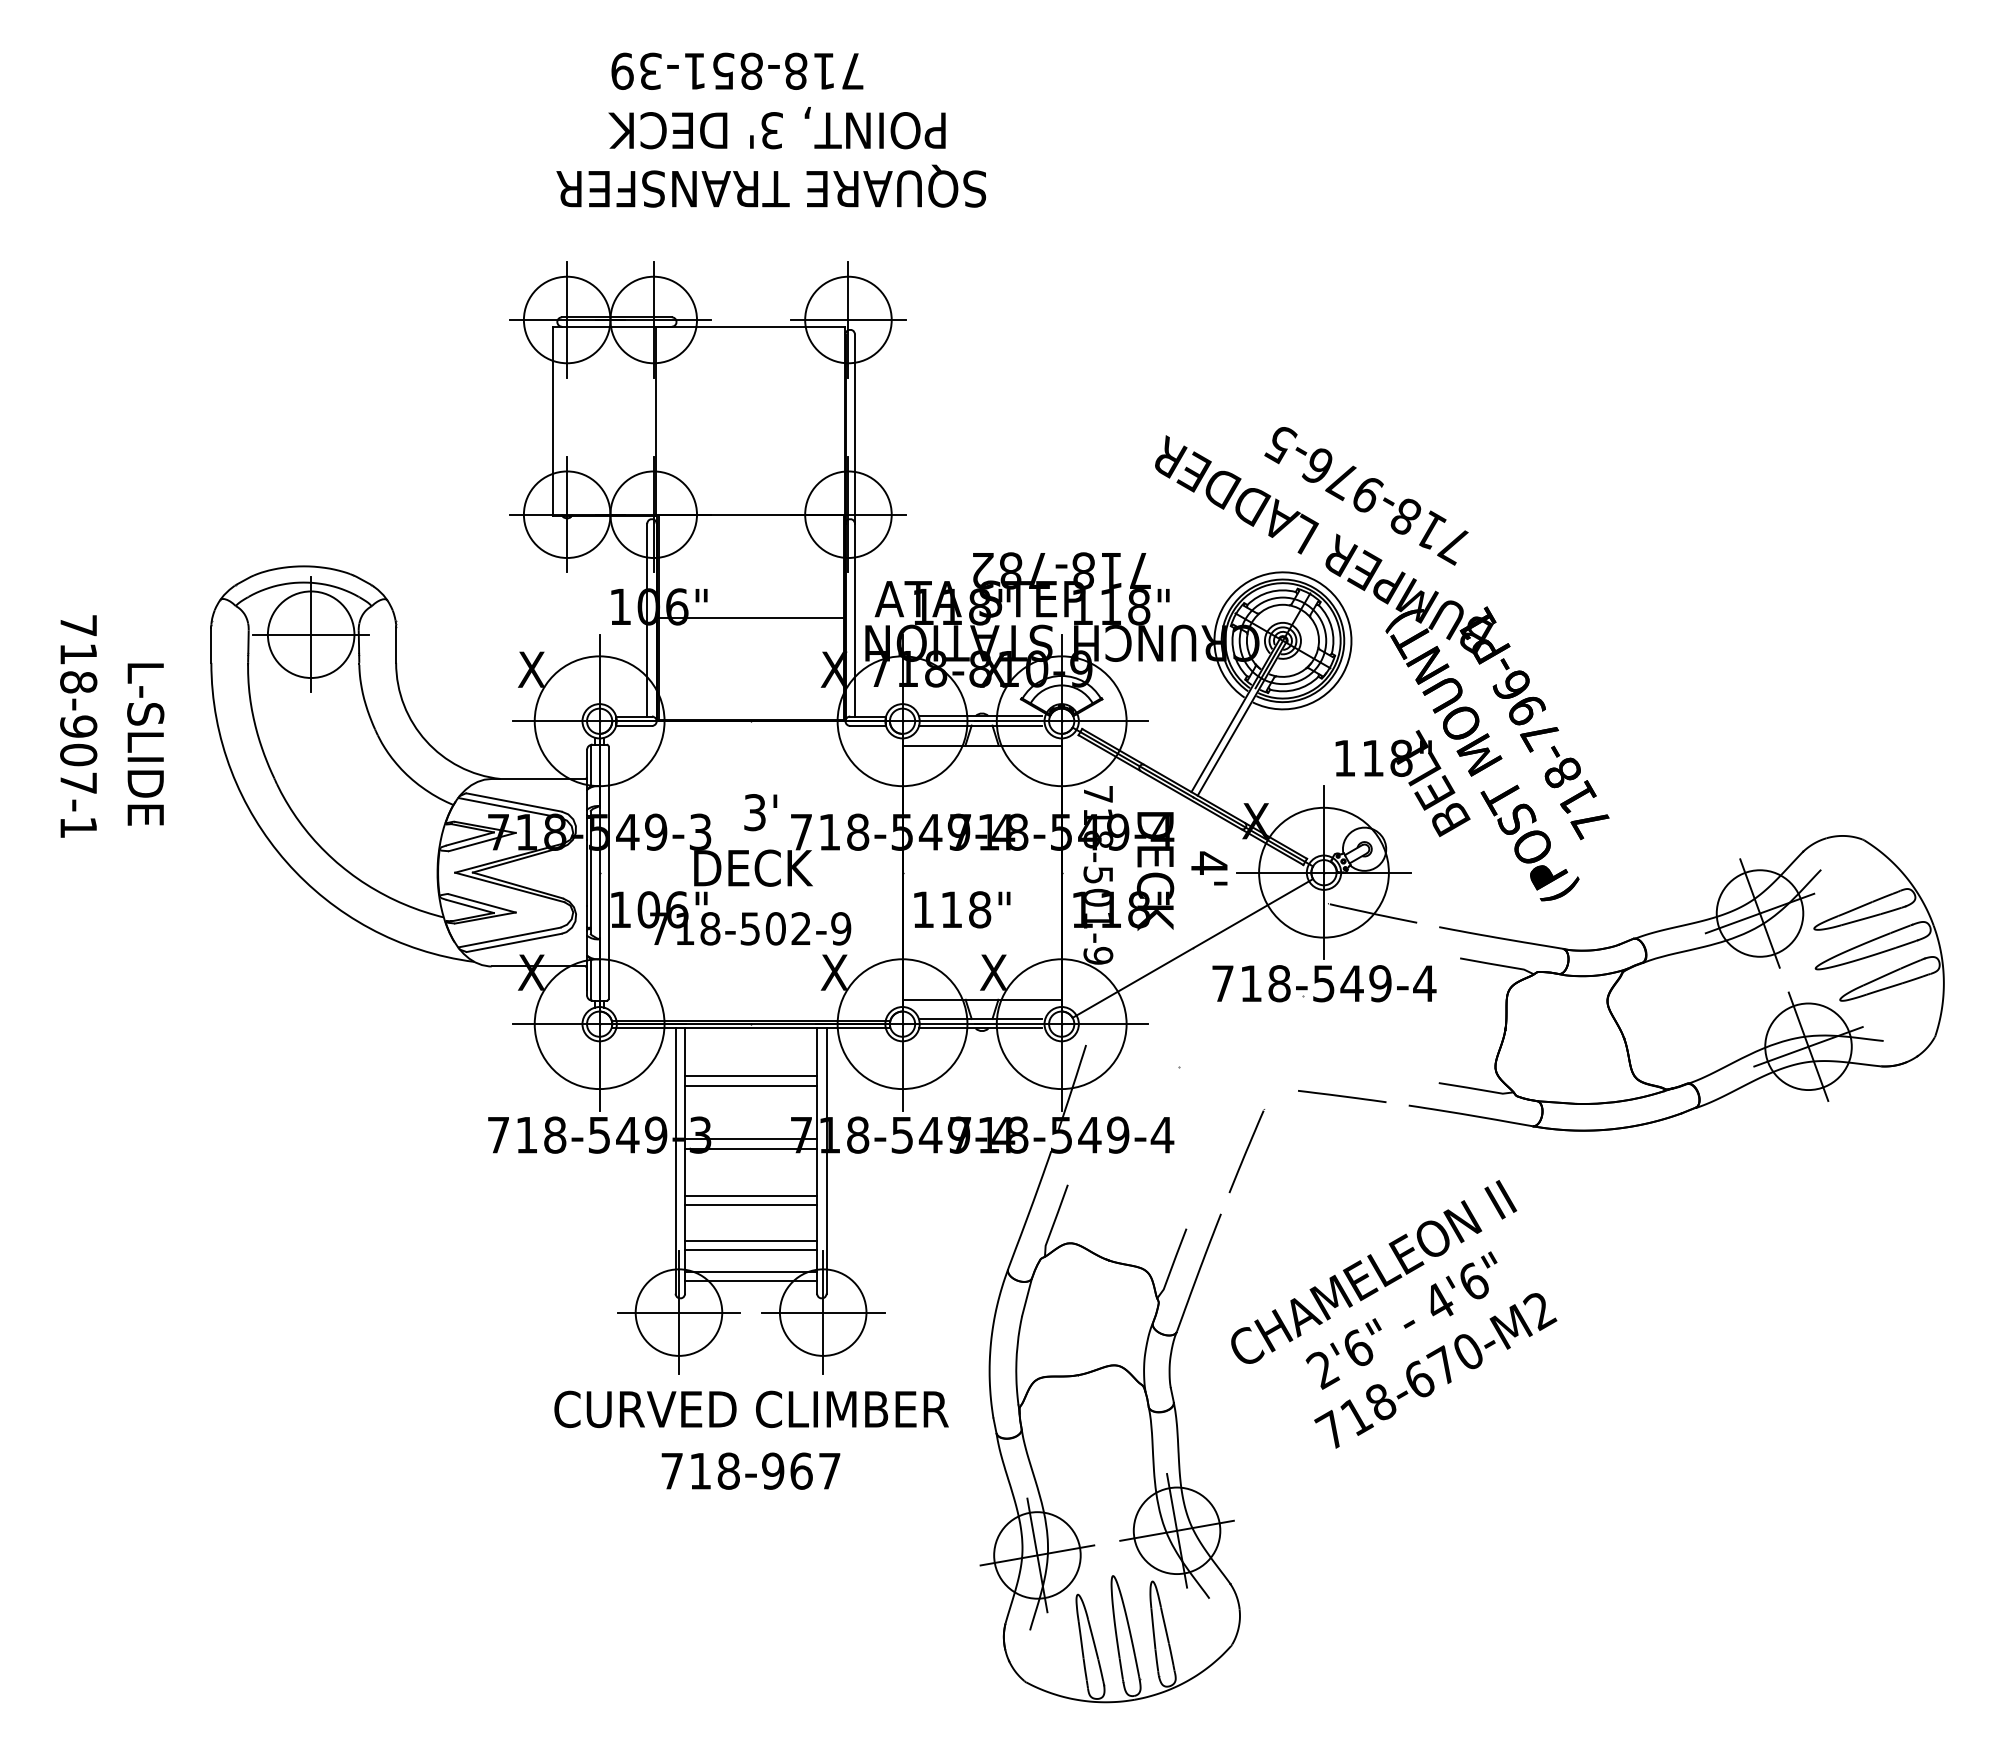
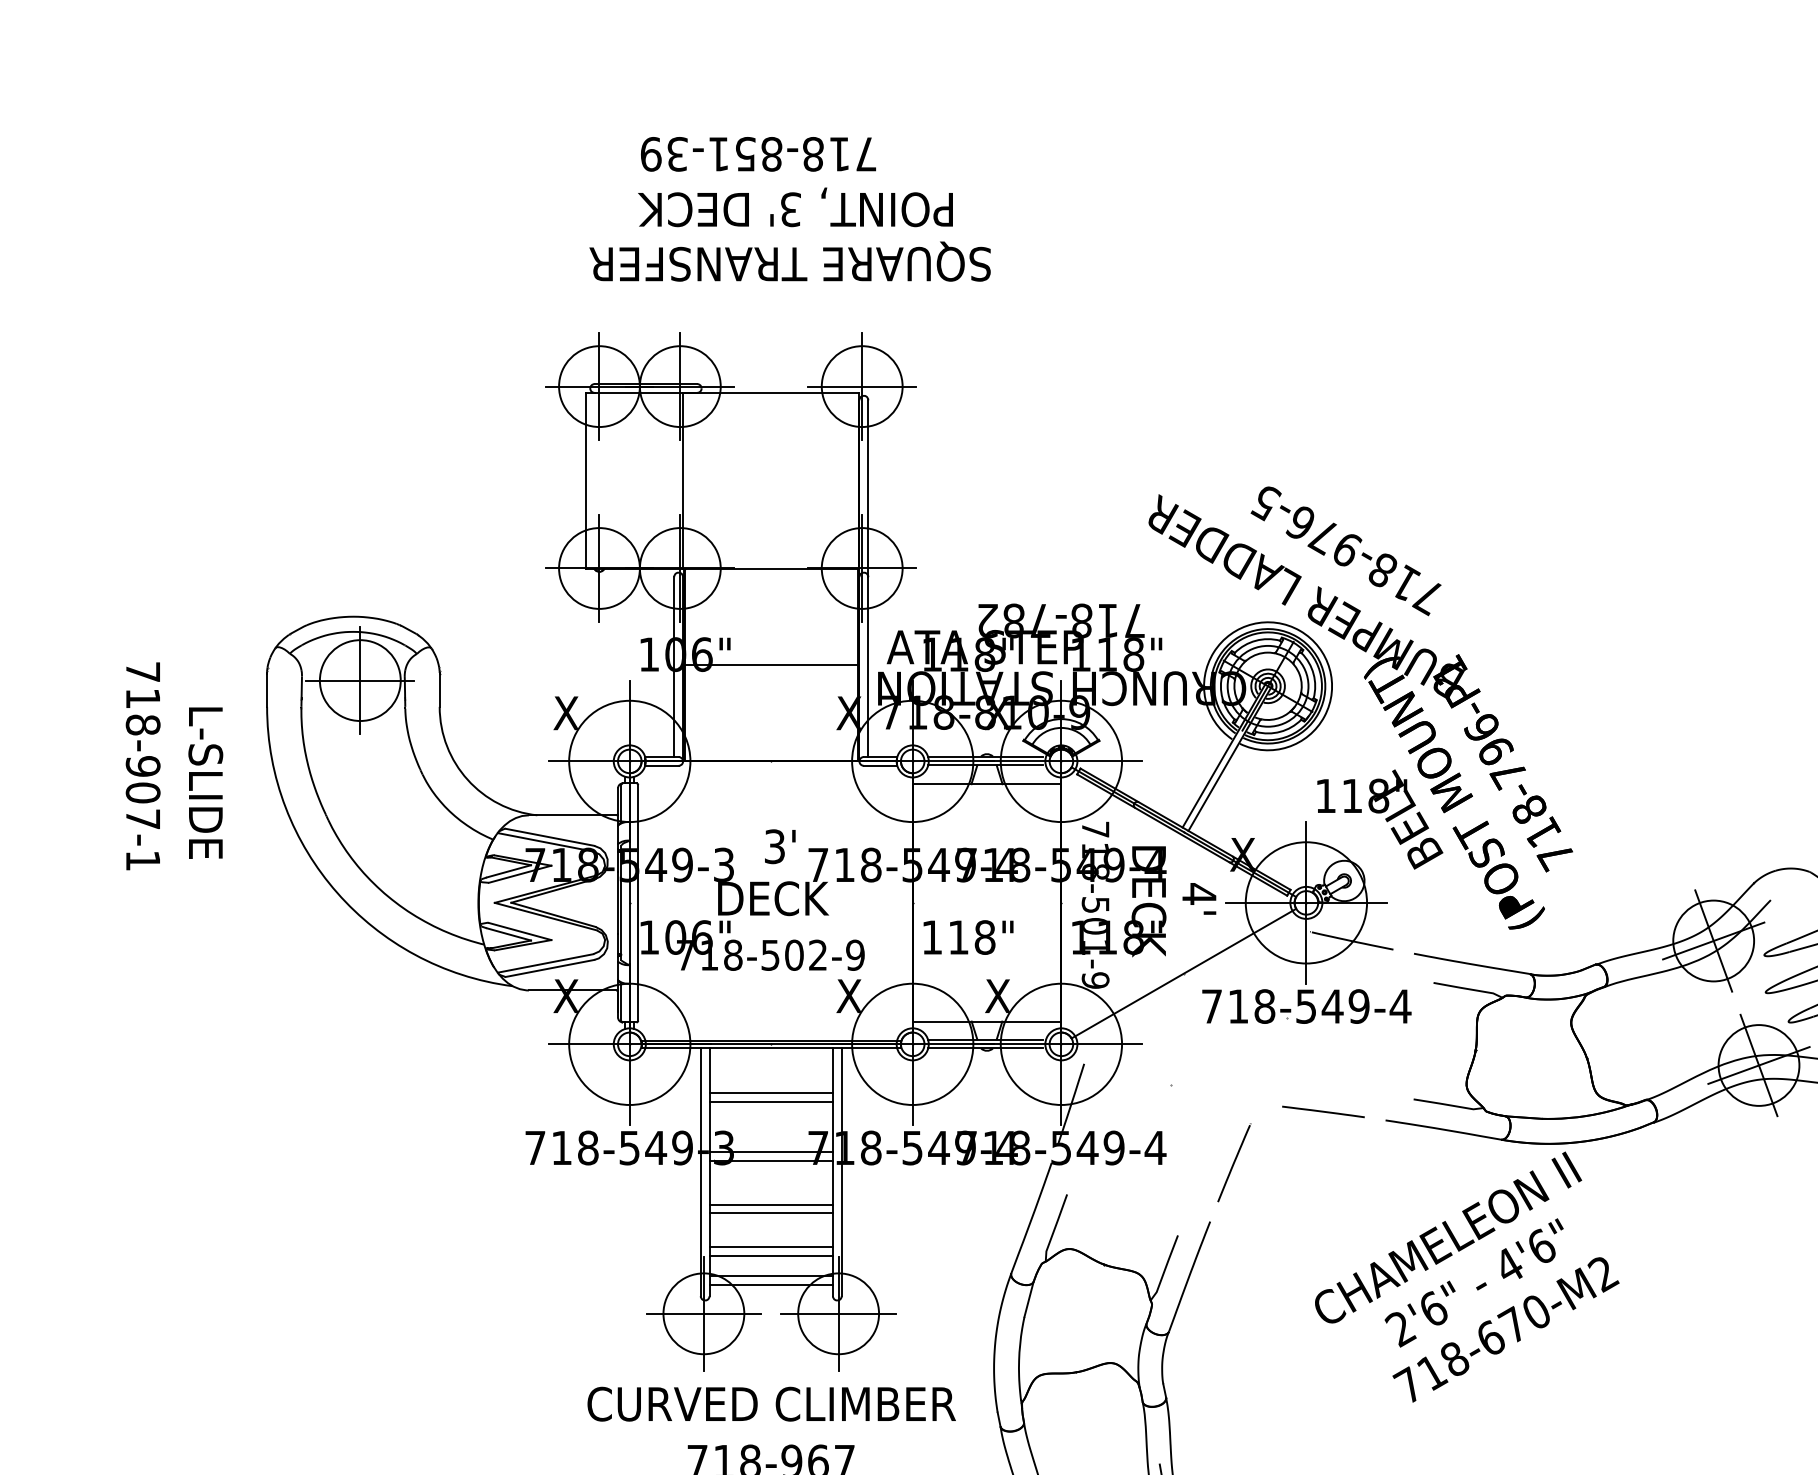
text: (1394, 1314) -> (1467, 1277), moved

